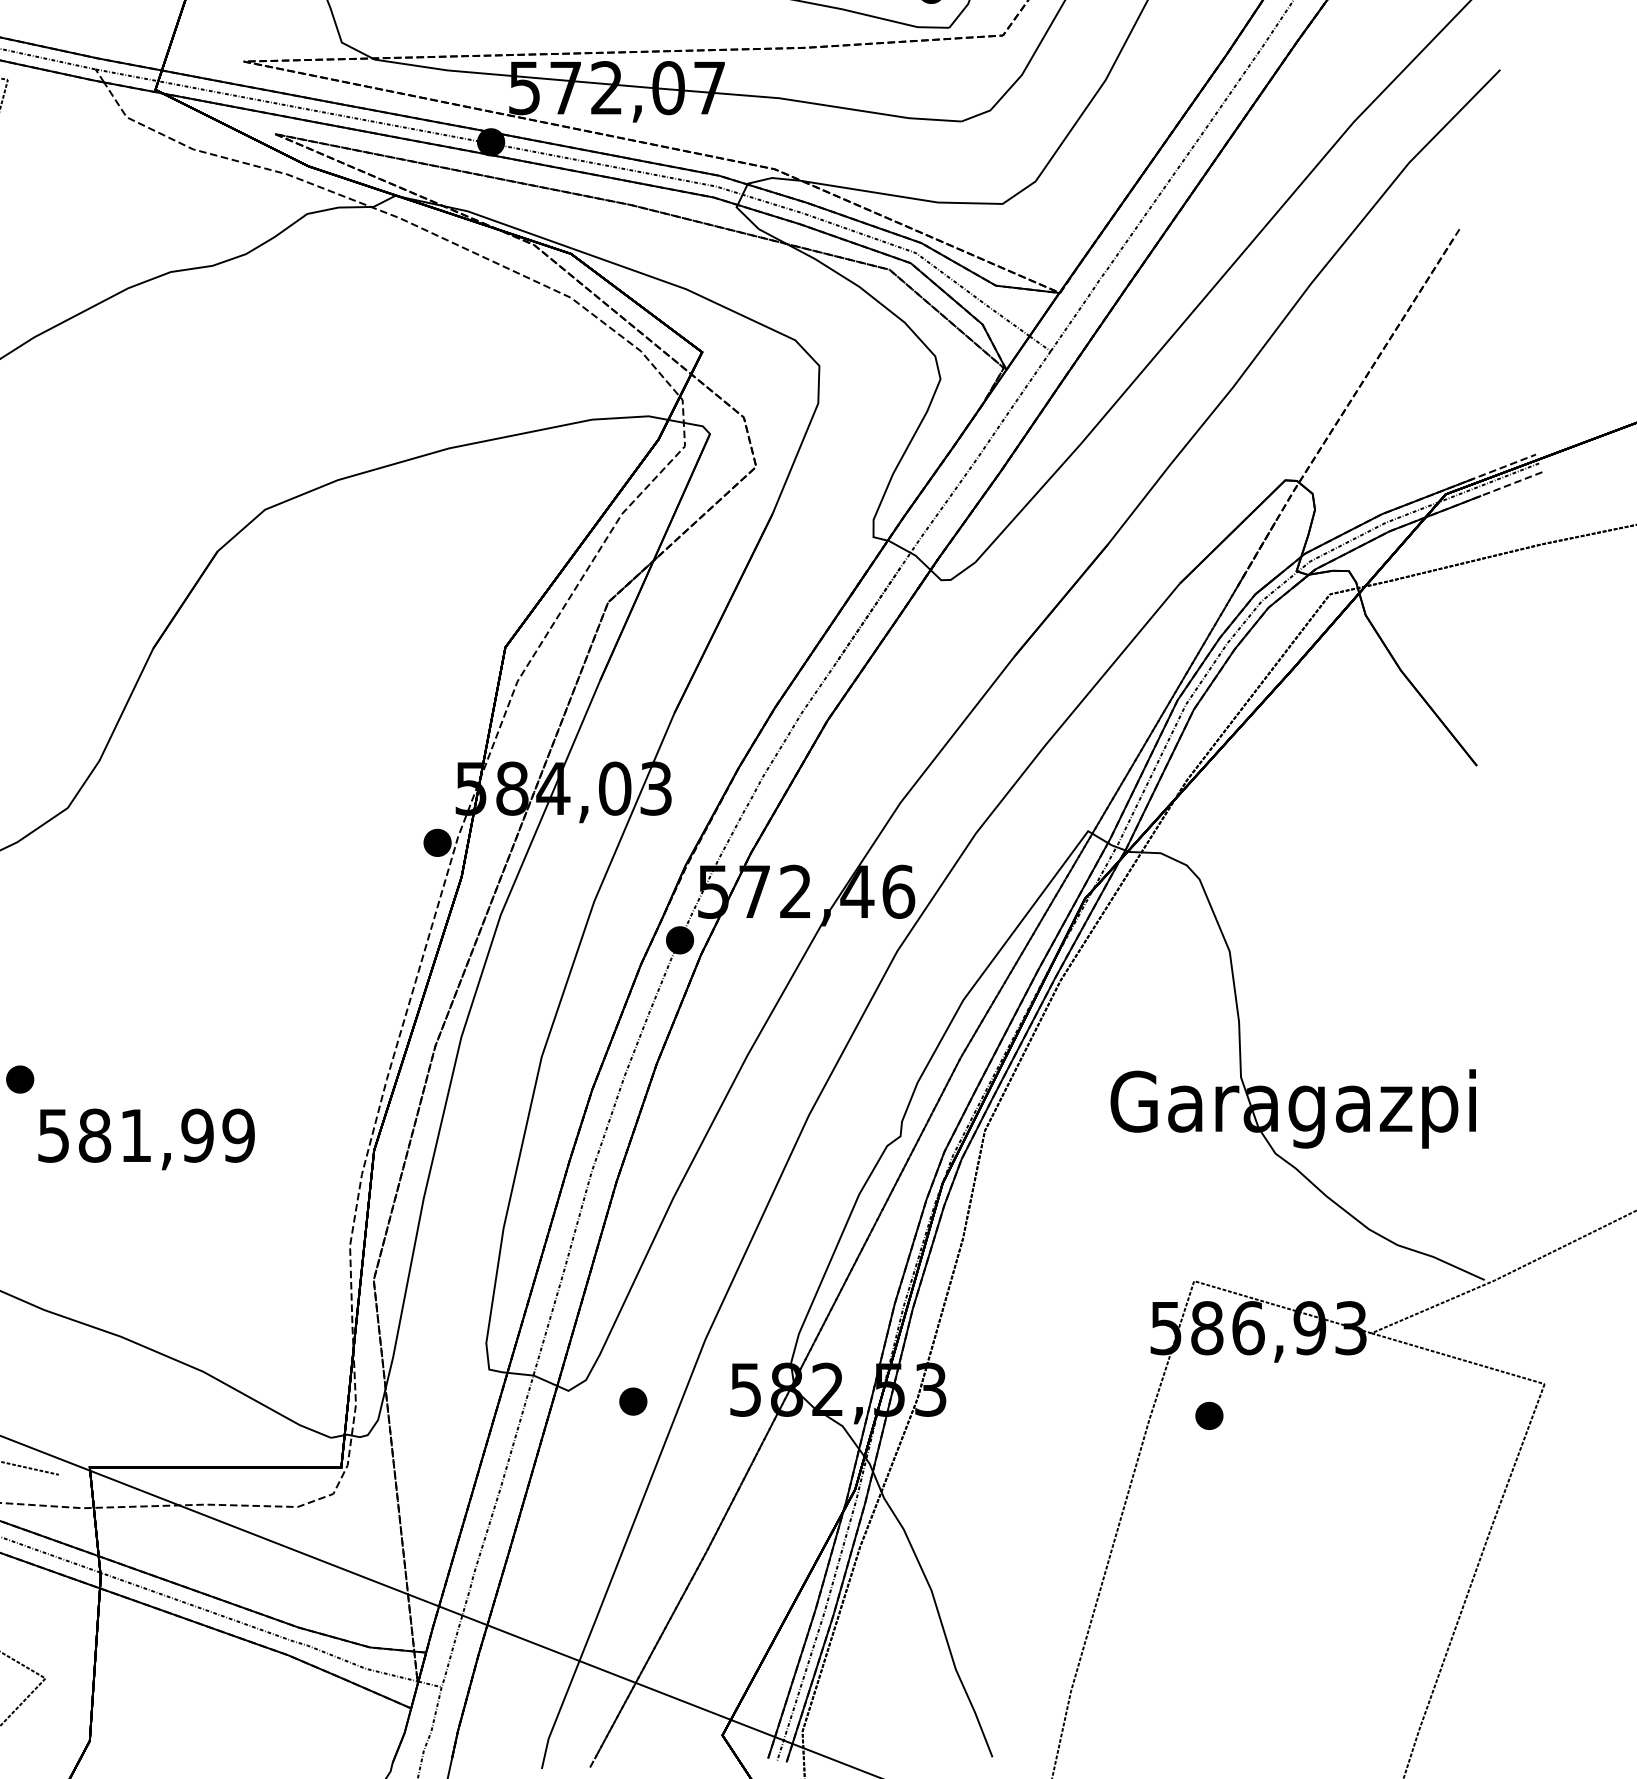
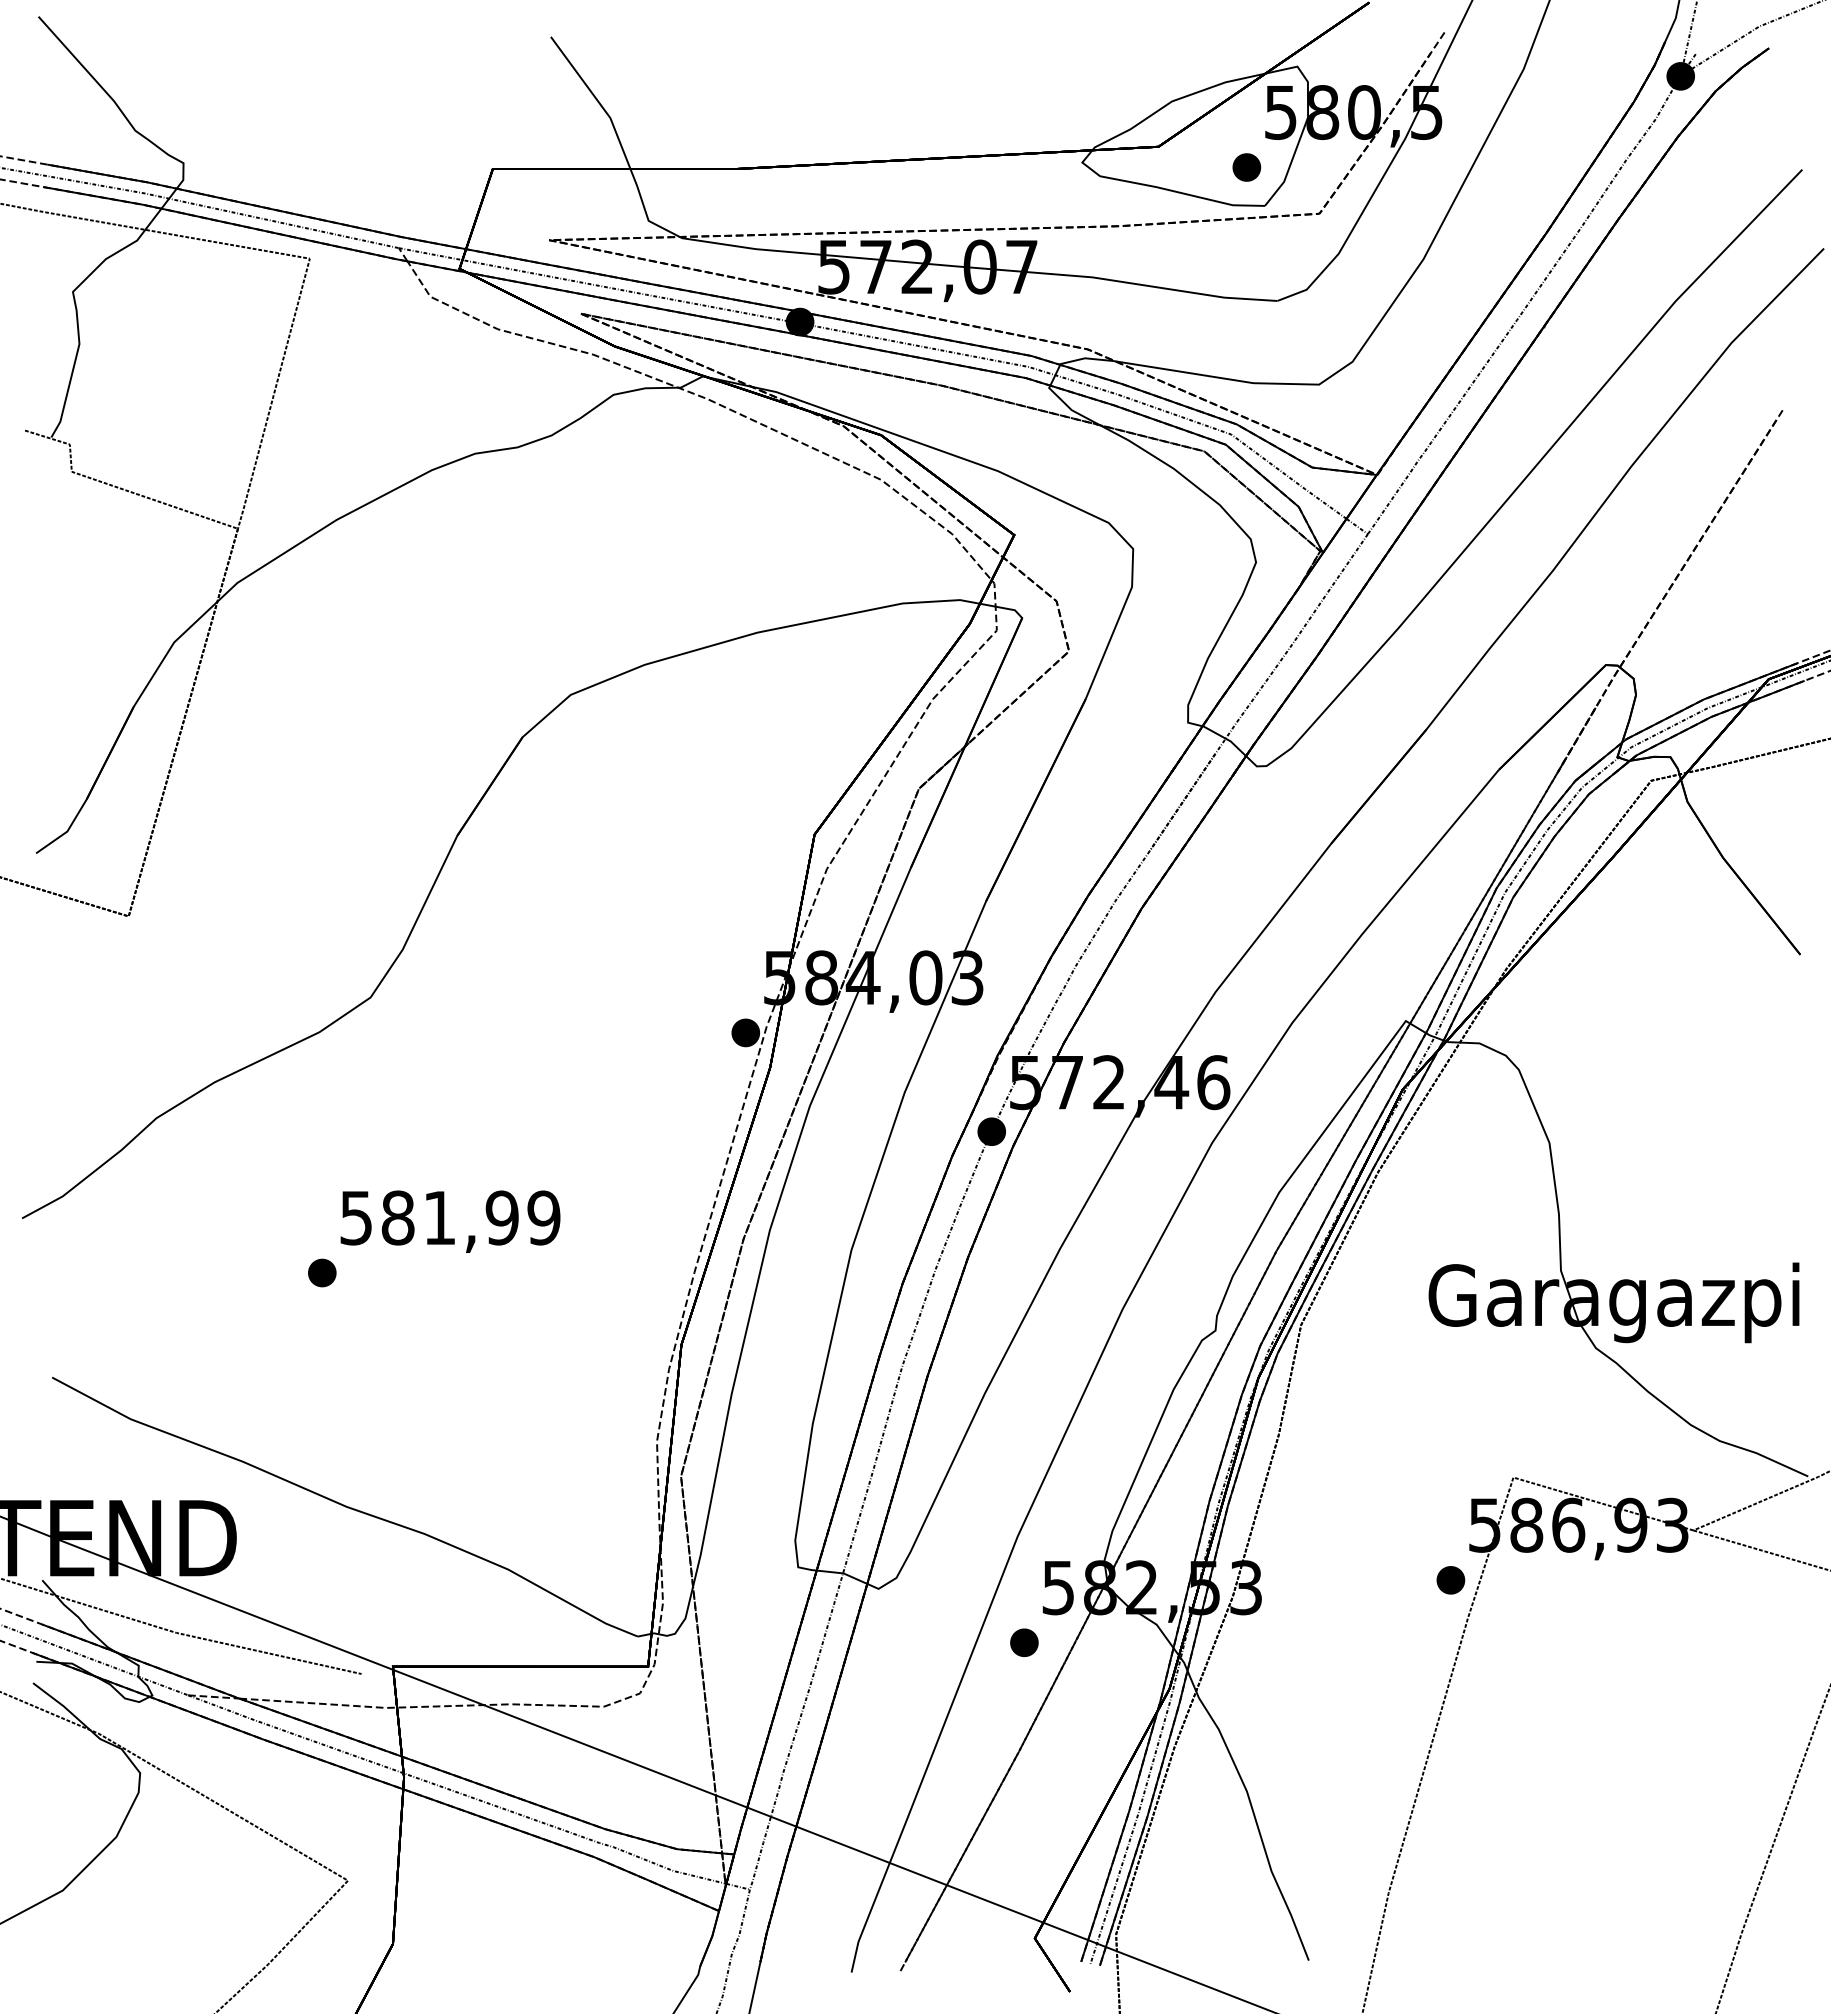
text: (146, 1139) -> (450, 1221), moved
part: (633, 1401) -> (1024, 1642), moved
part: (1209, 1416) -> (1450, 1580), moved

